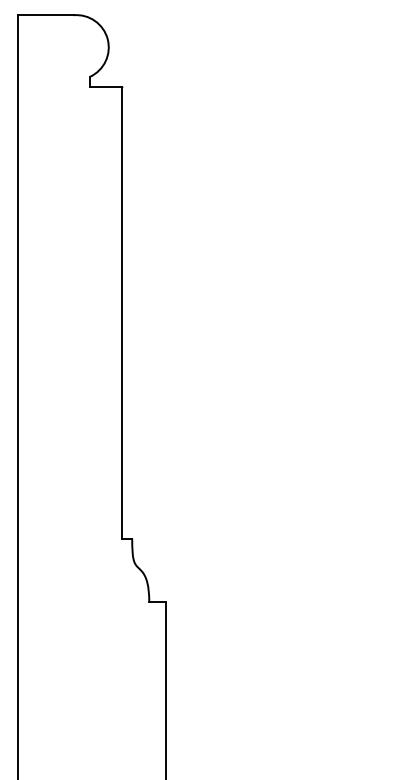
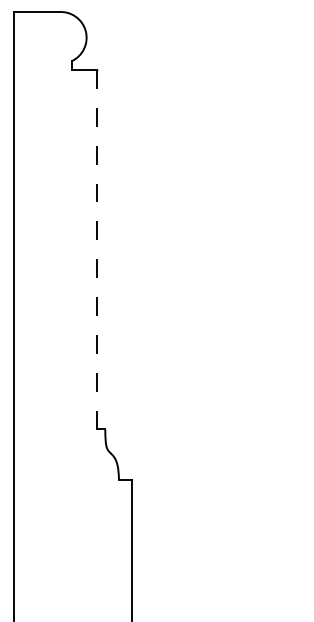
line: (121, 312) -> (96, 249), solid -> dashed

